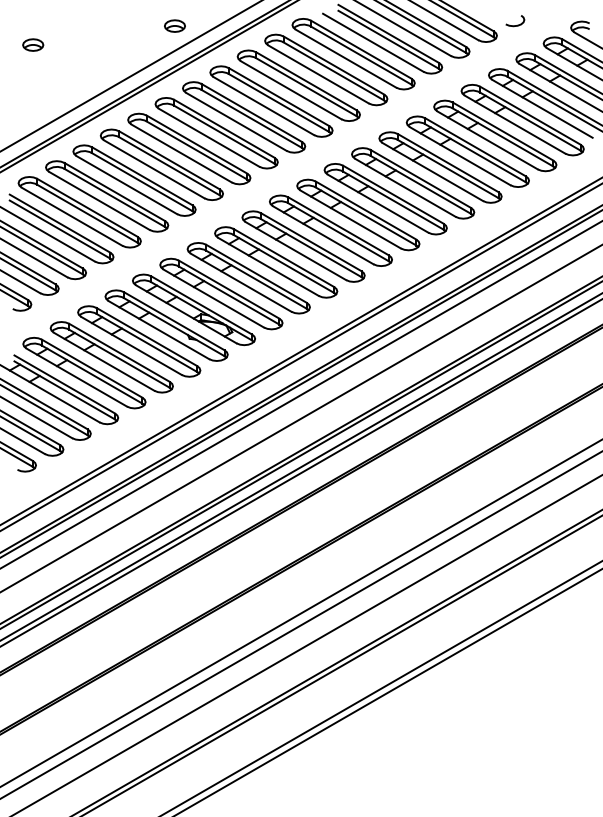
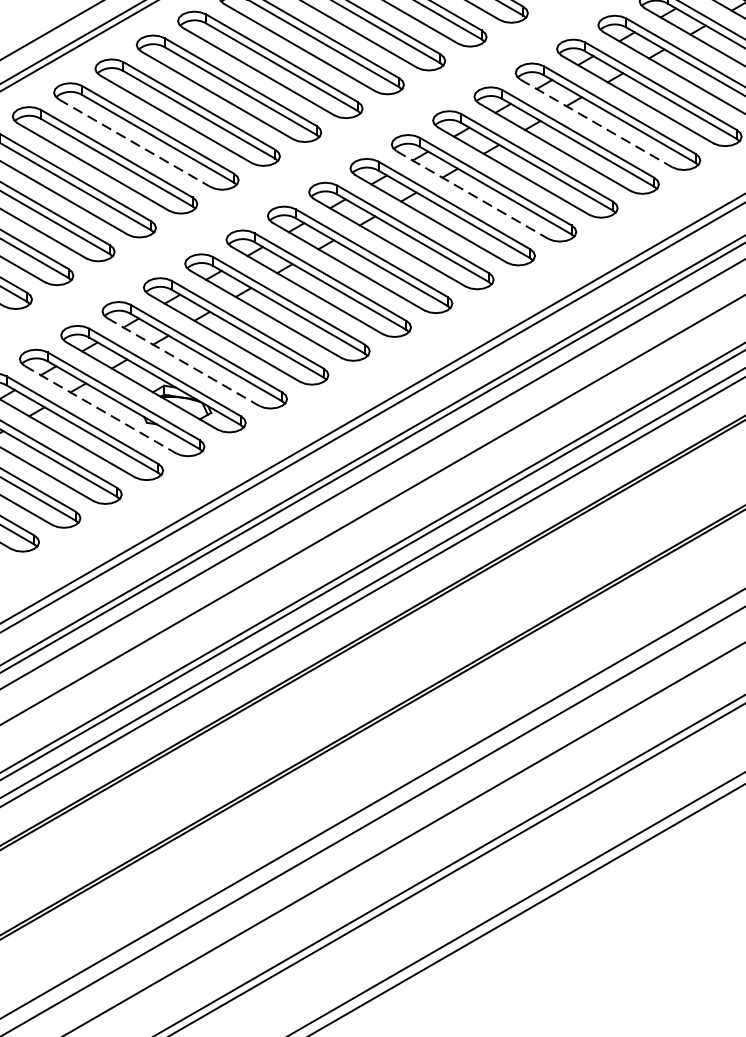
line: (488, 140) -> (597, 123), solid -> dashed
line: (182, 153) -> (136, 143), solid -> dashed
line: (405, 188) -> (472, 196), solid -> dashed
line: (214, 298) -> (184, 361), solid -> dashed
line: (159, 330) -> (101, 410), solid -> dashed

